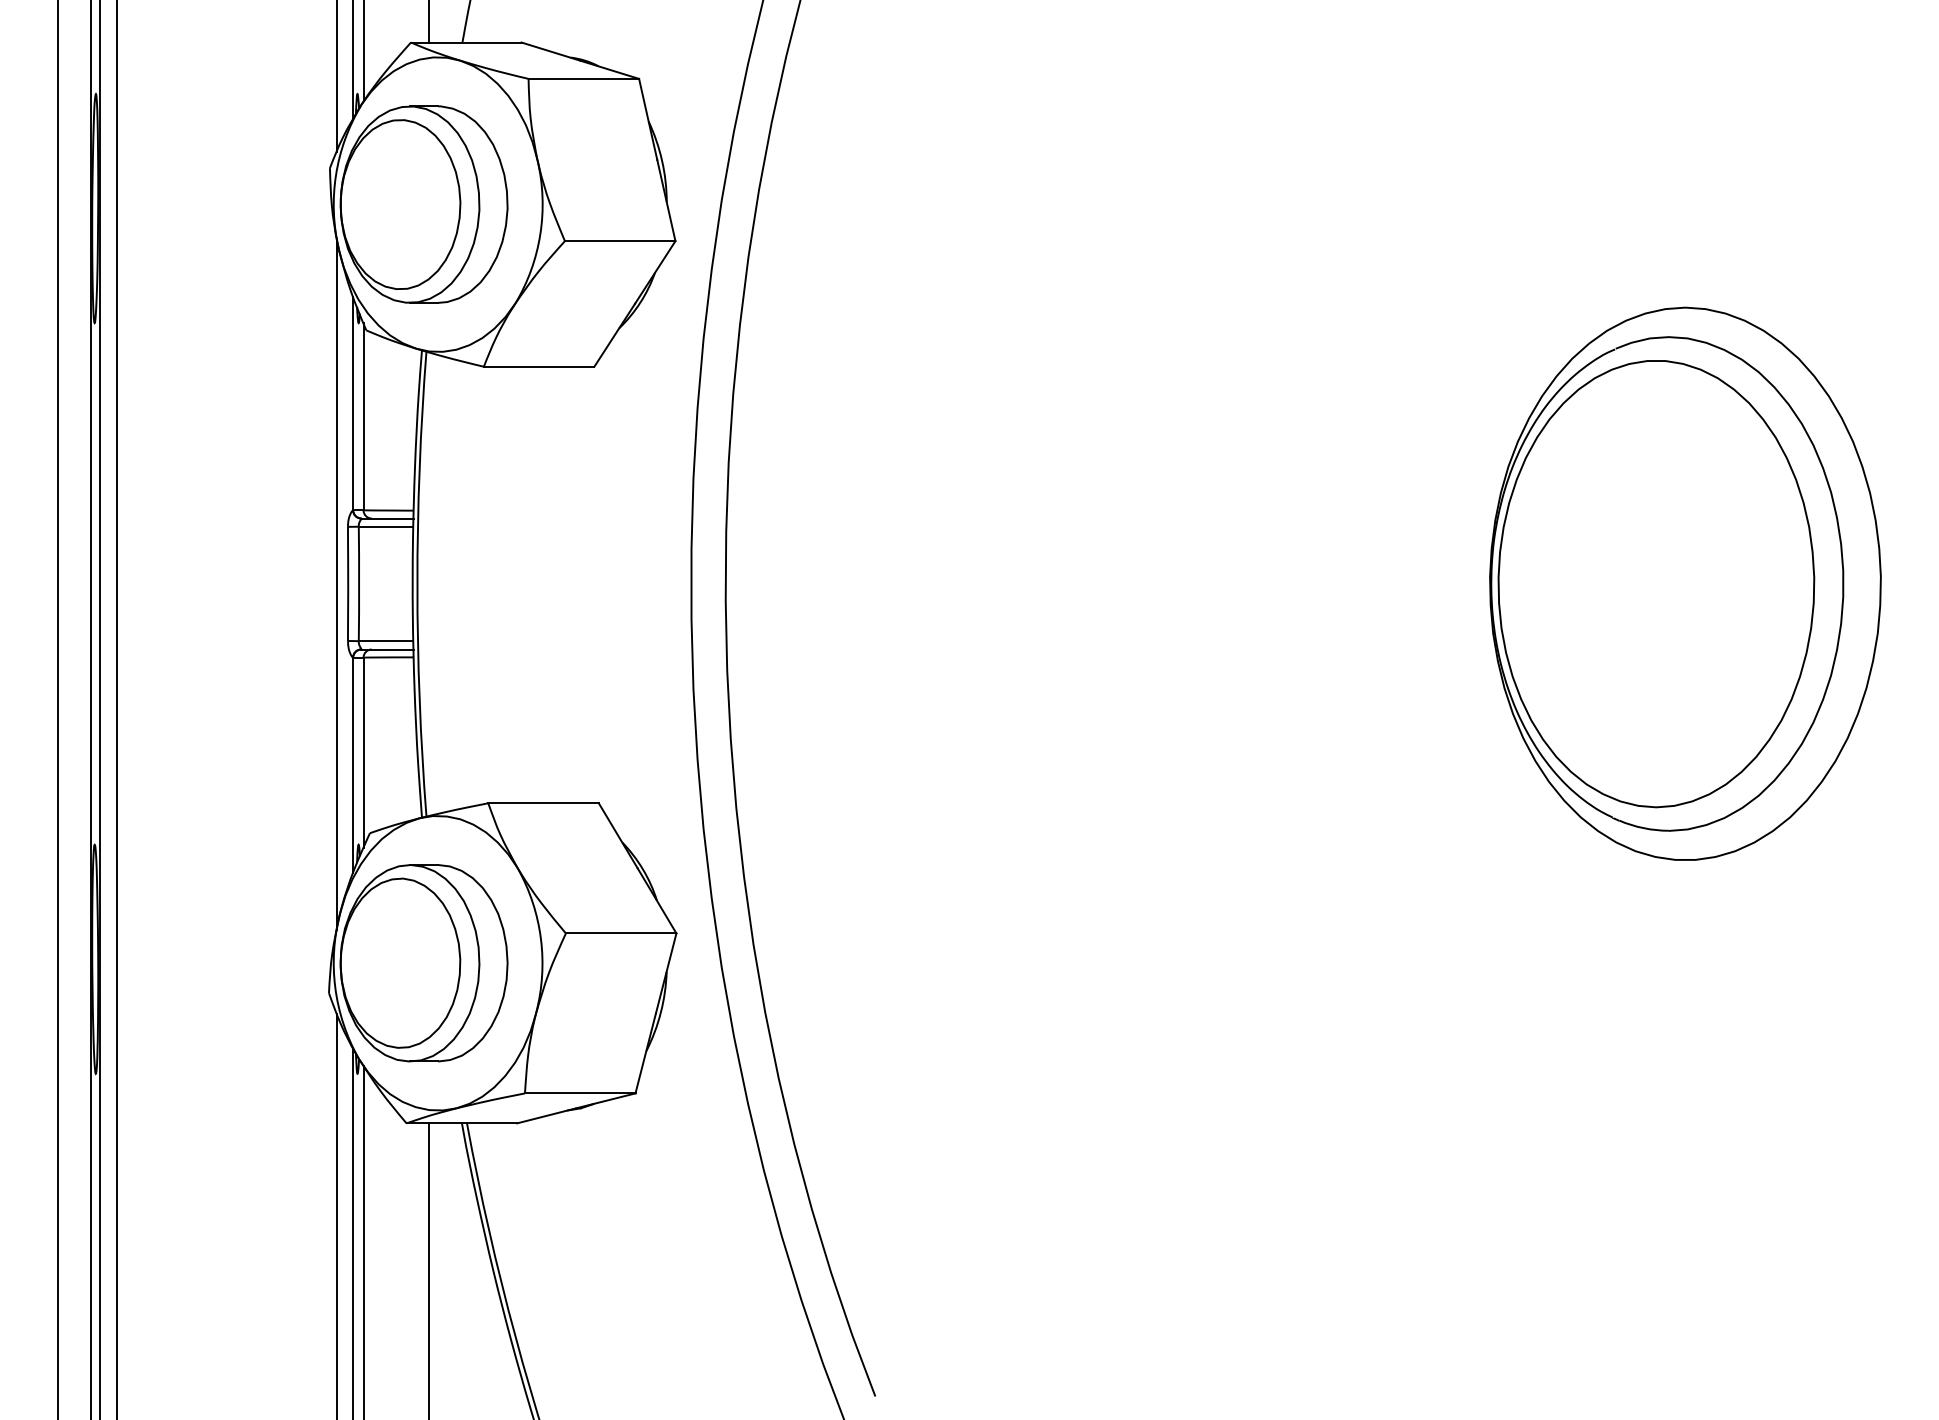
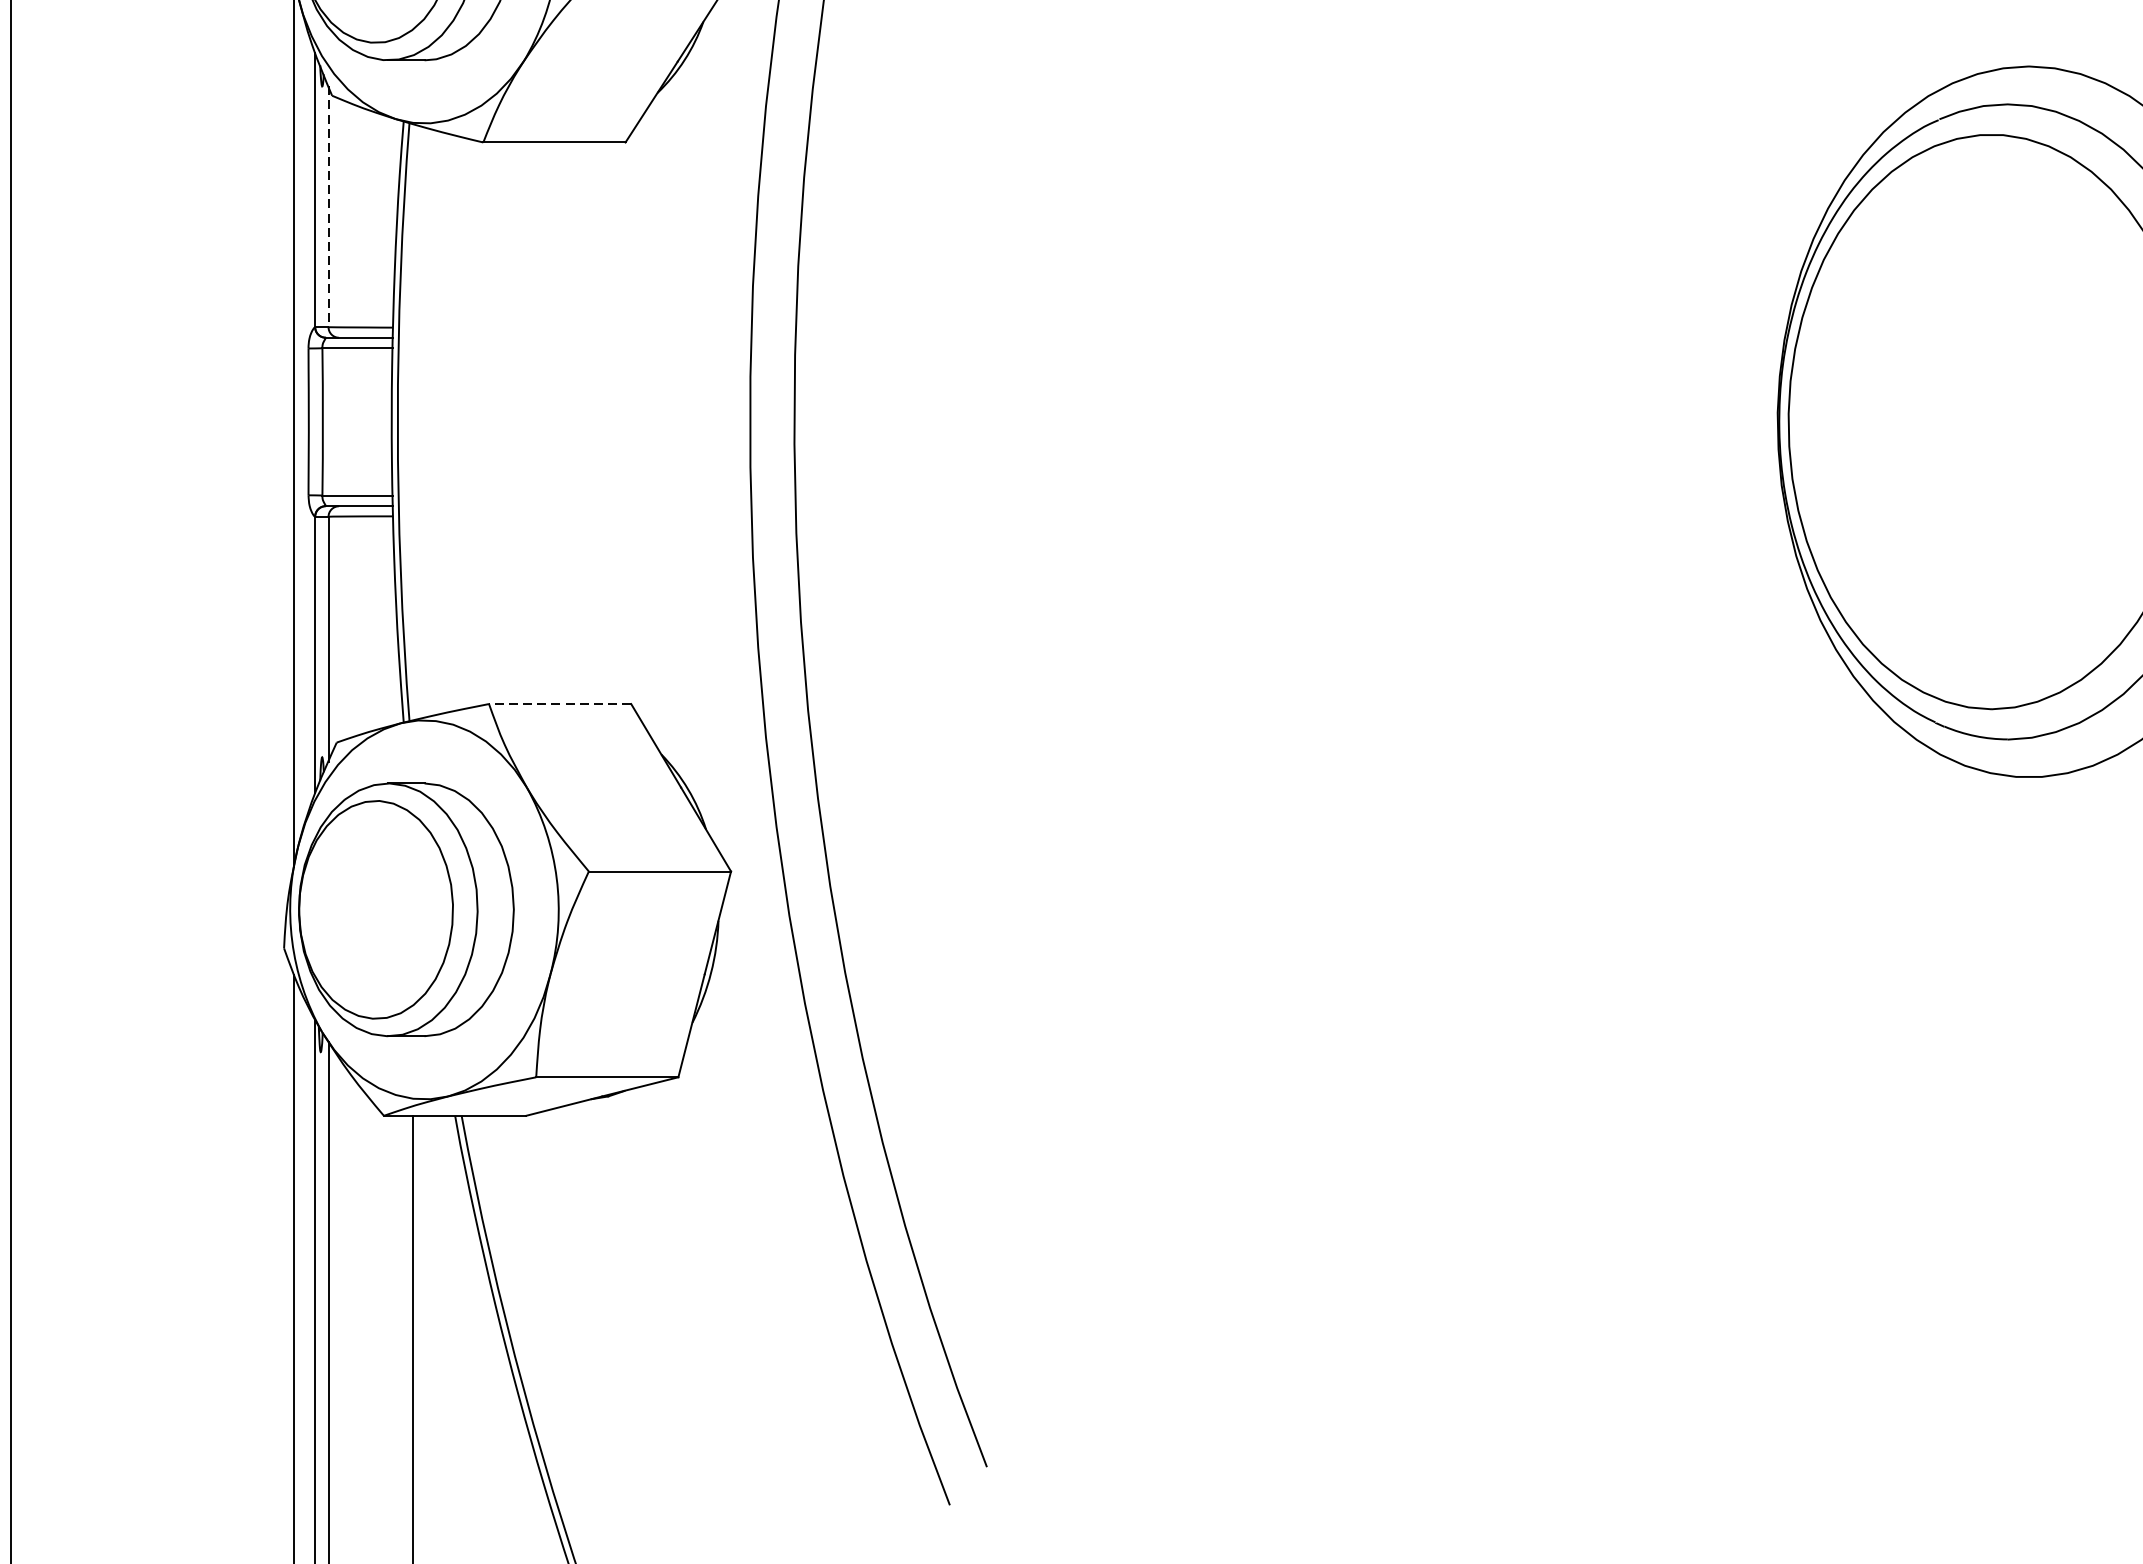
line: (363, 416) -> (328, 206), solid -> dashed
line: (543, 803) -> (560, 704), solid -> dashed

